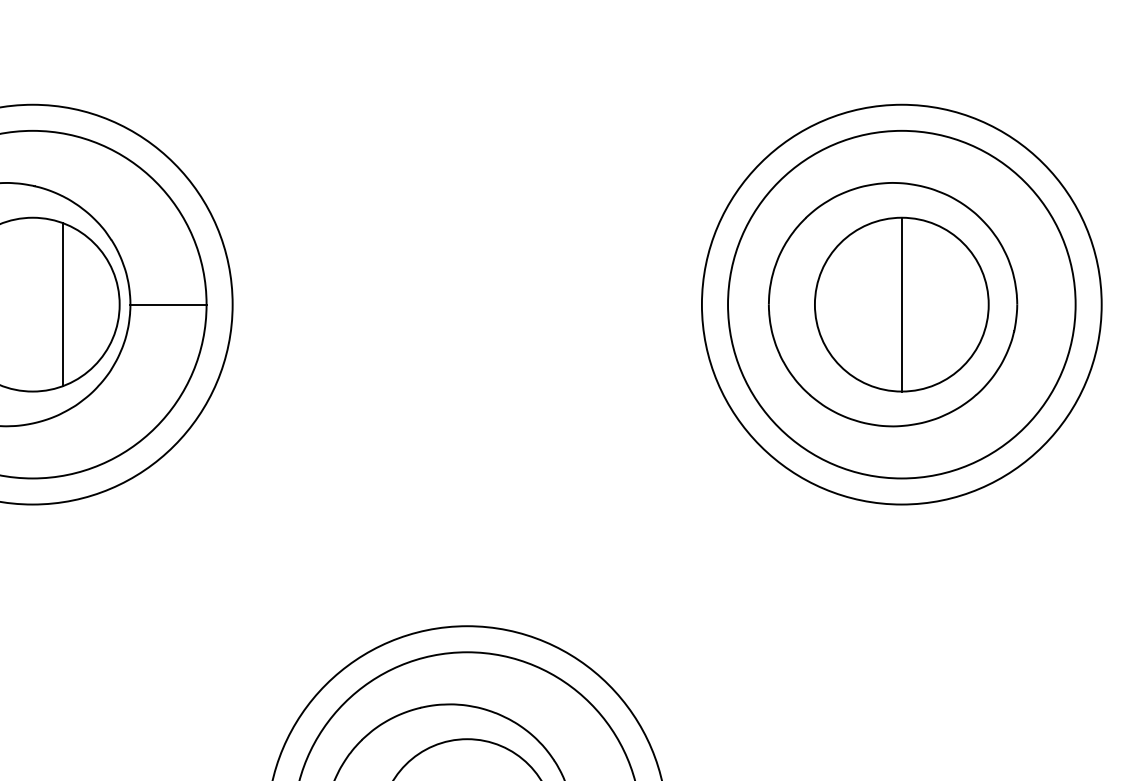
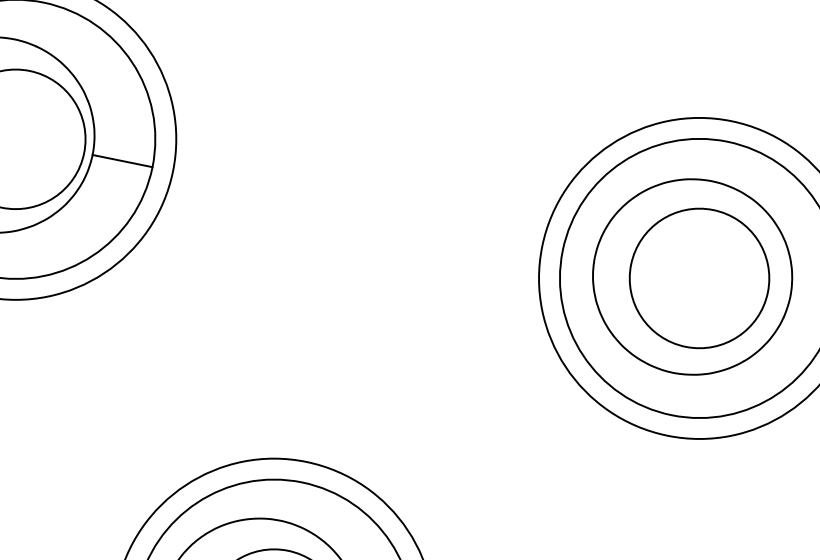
line: (63, 304) -> (39, 144), removed
line: (901, 304) -> (699, 278), removed

